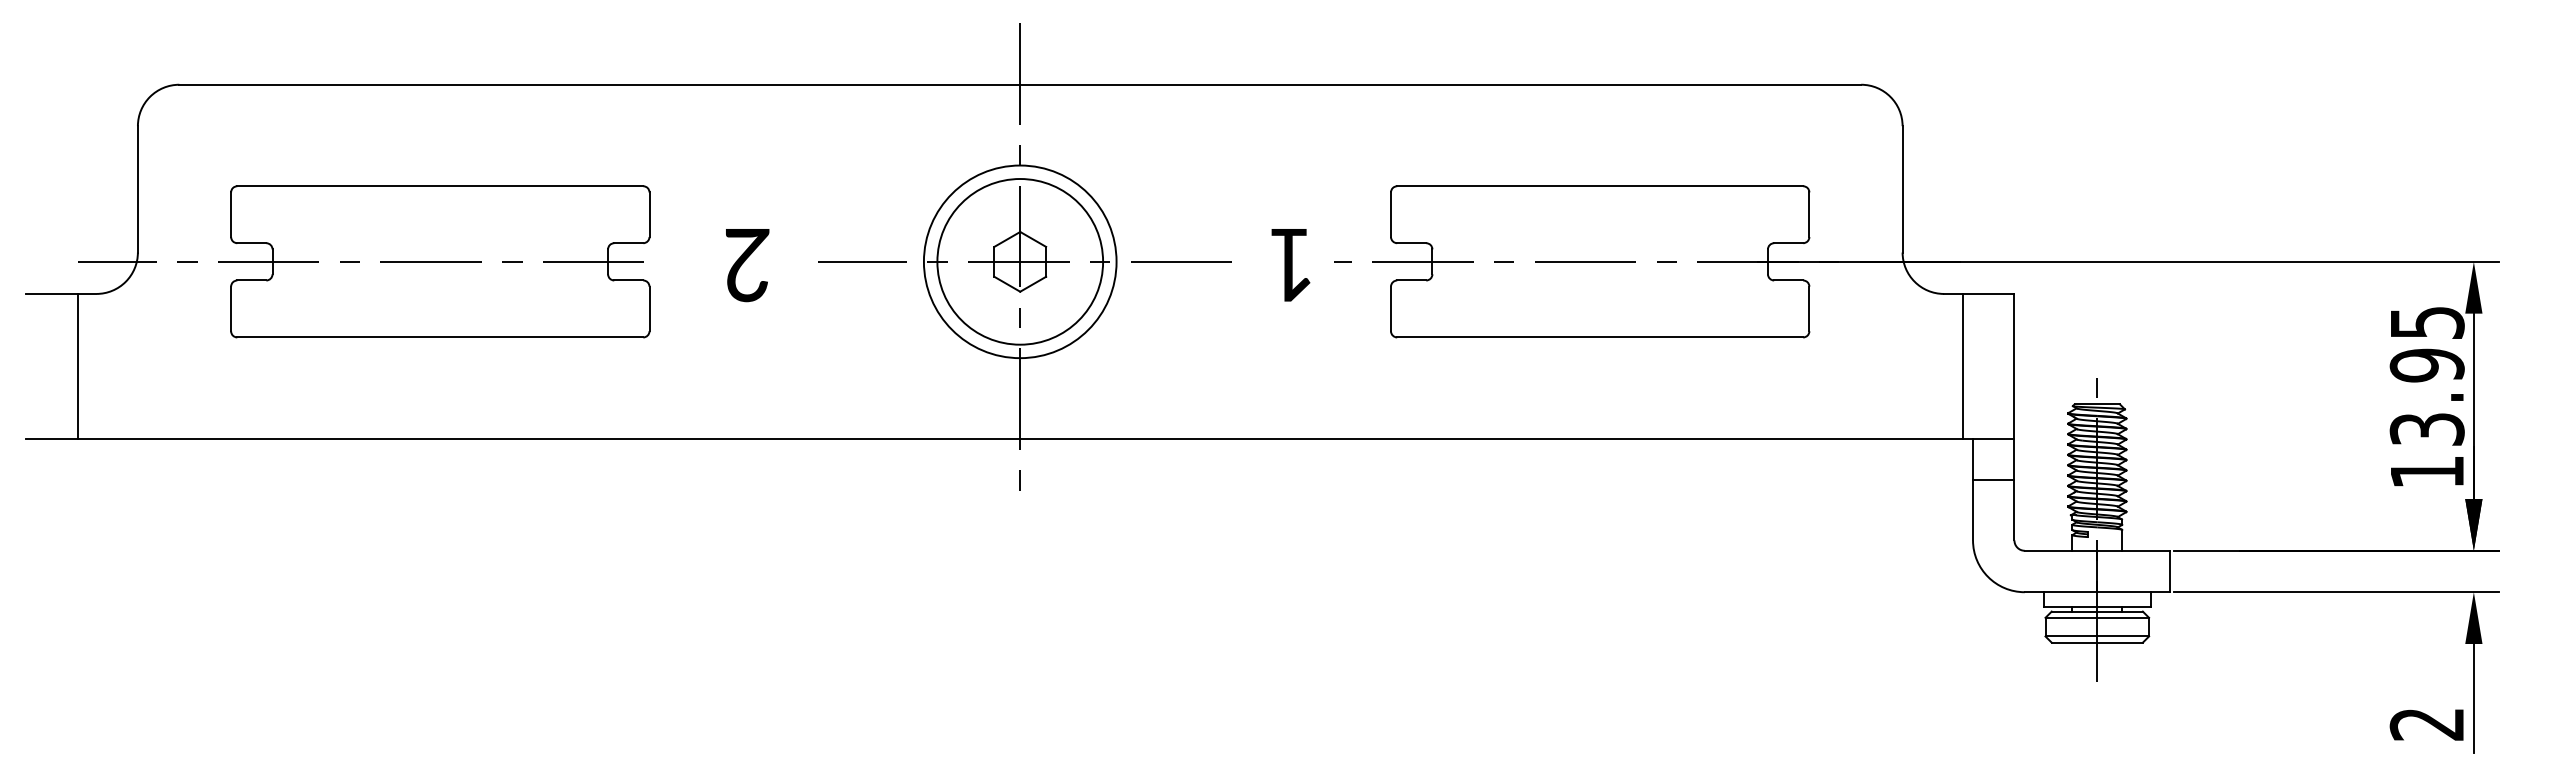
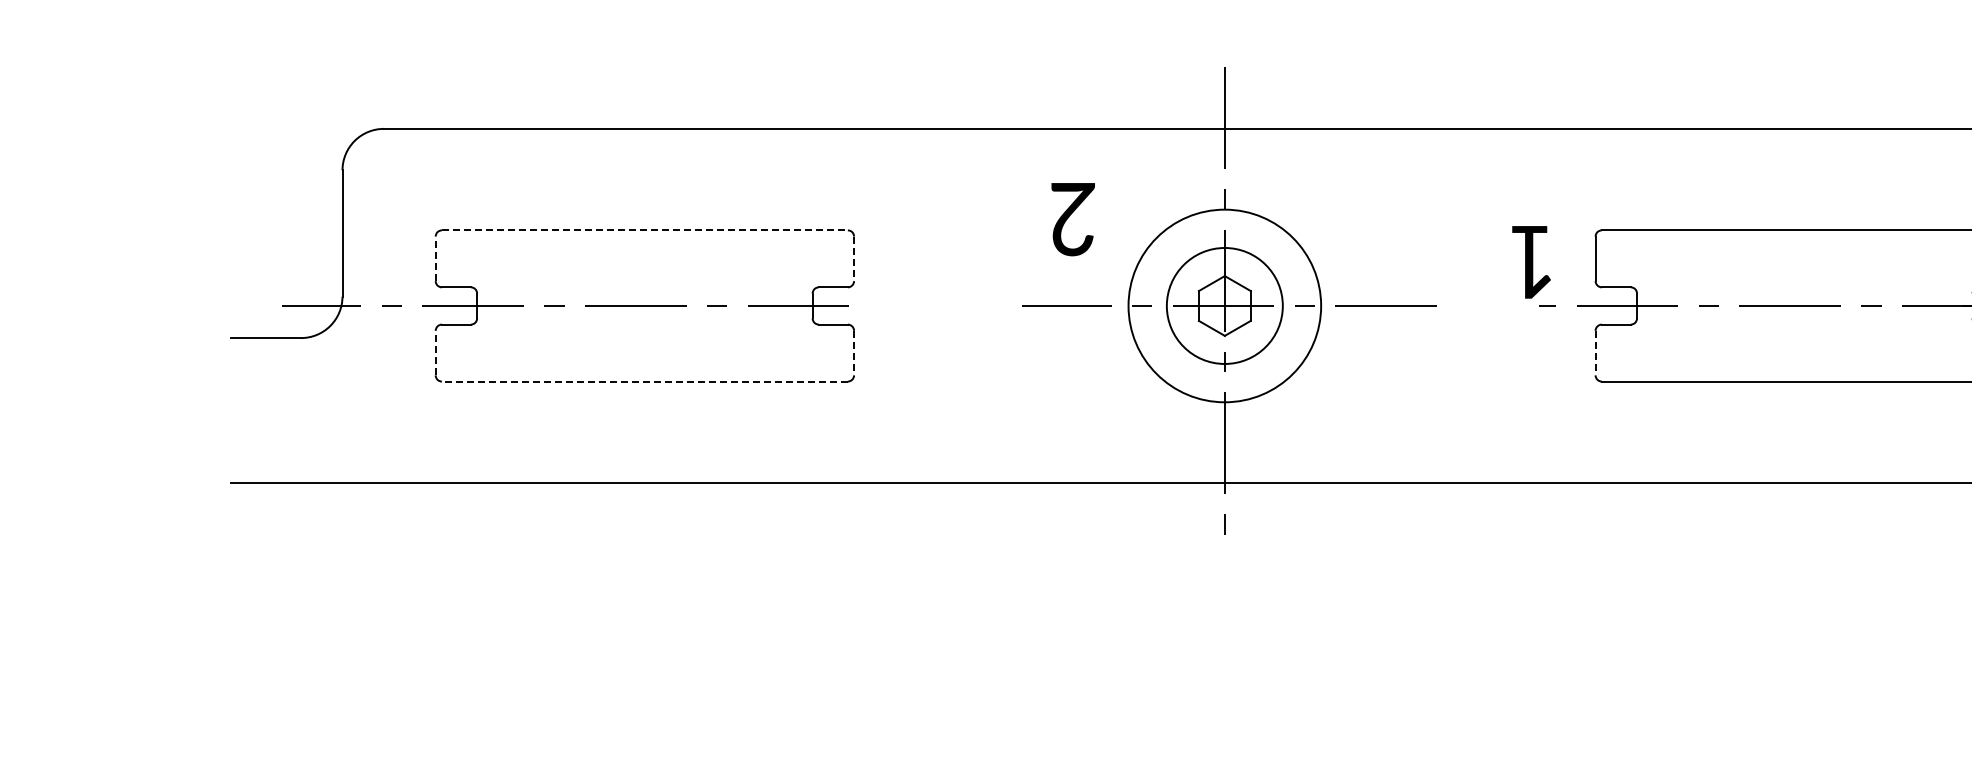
line: (440, 186) -> (645, 230), solid -> dashed
line: (231, 214) -> (436, 258), solid -> dashed
line: (649, 215) -> (854, 259), solid -> dashed
circle: (1020, 261) -> (1225, 305), size x0.7
text: (747, 265) -> (1073, 219), moved
text: (1290, 265) -> (1531, 262), moved
line: (231, 308) -> (436, 352), solid -> dashed
line: (649, 309) -> (854, 353), solid -> dashed
line: (1391, 309) -> (1596, 353), solid -> dashed
line: (440, 337) -> (645, 381), solid -> dashed
line: (77, 365) -> (282, 409), removed

